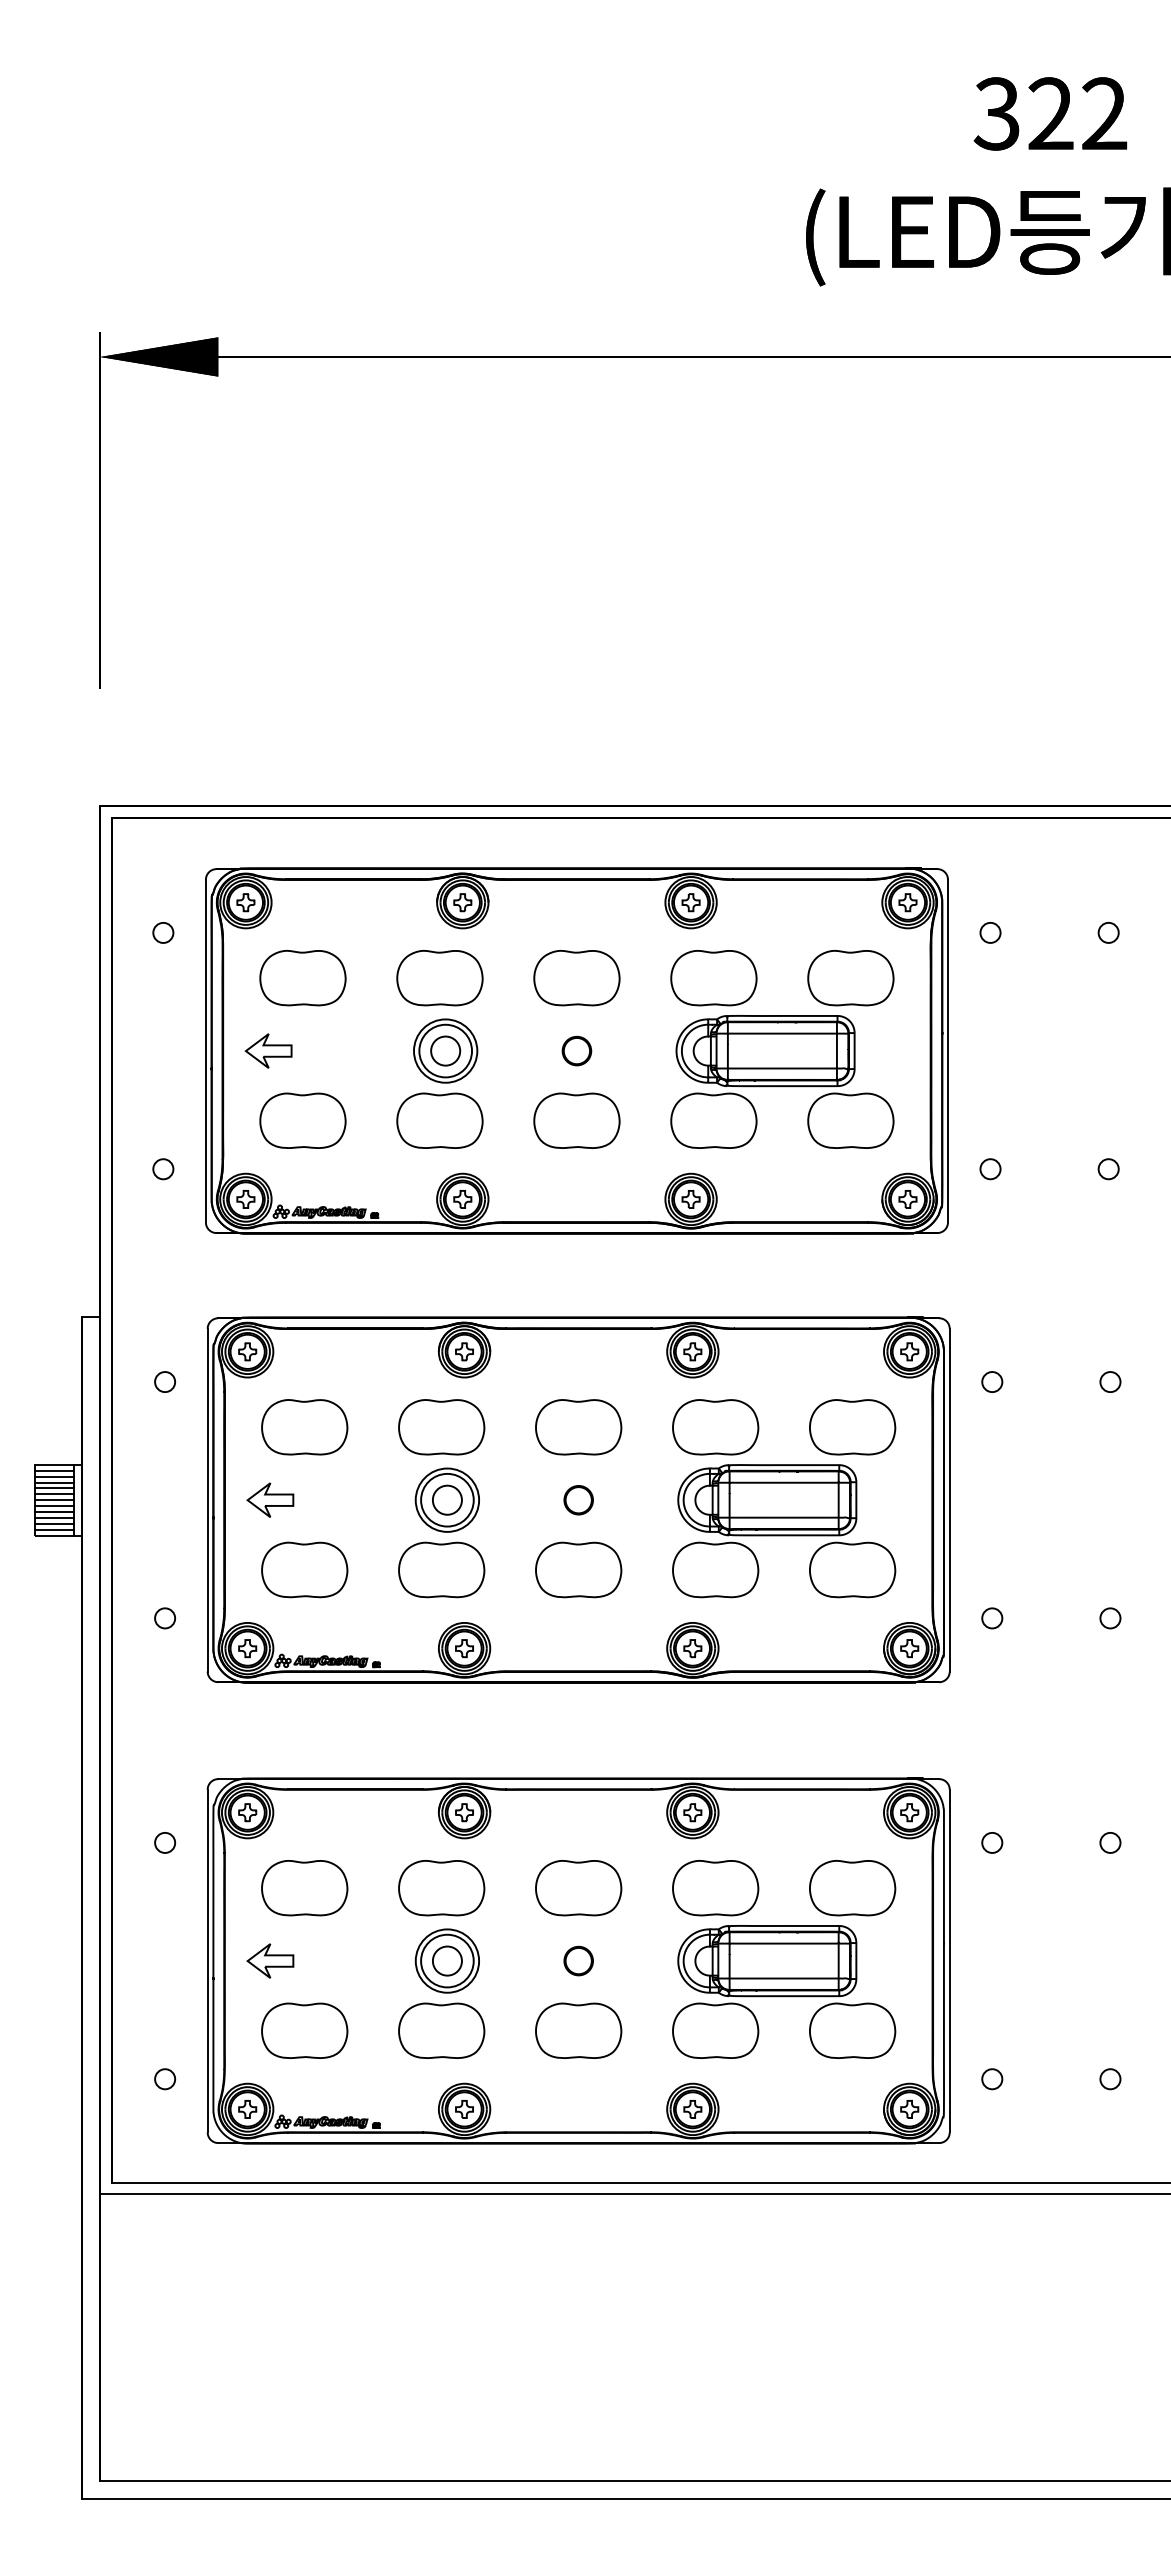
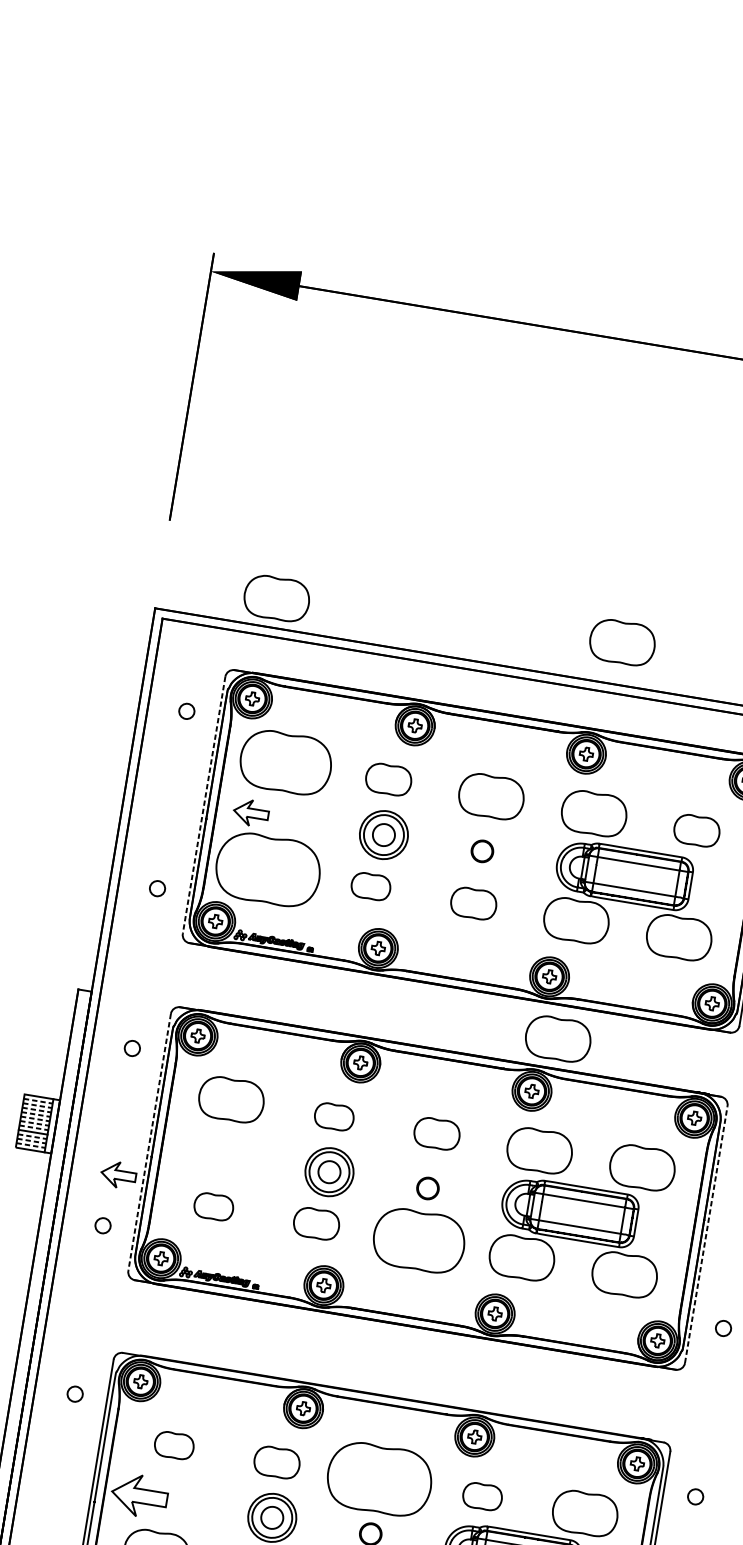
part: (713, 750) -> (622, 642), added
part: (255, 766) -> (276, 598), added
part: (302, 977) -> (285, 762), size x1.4
part: (439, 977) -> (388, 779), size x0.7
part: (850, 978) -> (696, 830), size x0.7
line: (205, 1051) -> (203, 805), solid -> dashed
part: (302, 1120) -> (267, 869), size x1.6
part: (439, 1120) -> (370, 886), size x0.6
part: (576, 1120) -> (473, 903), size x0.7
part: (715, 1278) -> (558, 1039), added
part: (441, 1427) -> (334, 1116), size x0.6
part: (578, 1427) -> (436, 1133), size x0.7
line: (54, 1470) -> (38, 1101), solid -> dashed
line: (54, 1476) -> (37, 1105), solid -> dashed
line: (54, 1482) -> (36, 1110), solid -> dashed
line: (54, 1488) -> (36, 1114), solid -> dashed
line: (54, 1494) -> (35, 1119), solid -> dashed
part: (270, 1499) -> (118, 1174), moved
line: (949, 1499) -> (706, 1233), solid -> dashed
line: (54, 1500) -> (34, 1123), solid -> dashed
line: (207, 1500) -> (149, 1142), solid -> dashed
line: (54, 1506) -> (33, 1128), solid -> dashed
line: (54, 1517) -> (32, 1136), solid -> dashed
line: (54, 1523) -> (31, 1140), solid -> dashed
line: (54, 1529) -> (31, 1145), solid -> dashed
part: (304, 1569) -> (213, 1206), size x0.6
part: (441, 1569) -> (316, 1223), size x0.7
part: (578, 1569) -> (419, 1240), size x1.4
part: (304, 1888) -> (174, 1445), size x0.6
part: (441, 1888) -> (276, 1462), size x0.7
part: (578, 1888) -> (379, 1479), size x1.6
part: (715, 1888) -> (482, 1496), size x0.6
part: (270, 1960) -> (139, 1495), size x1.6

